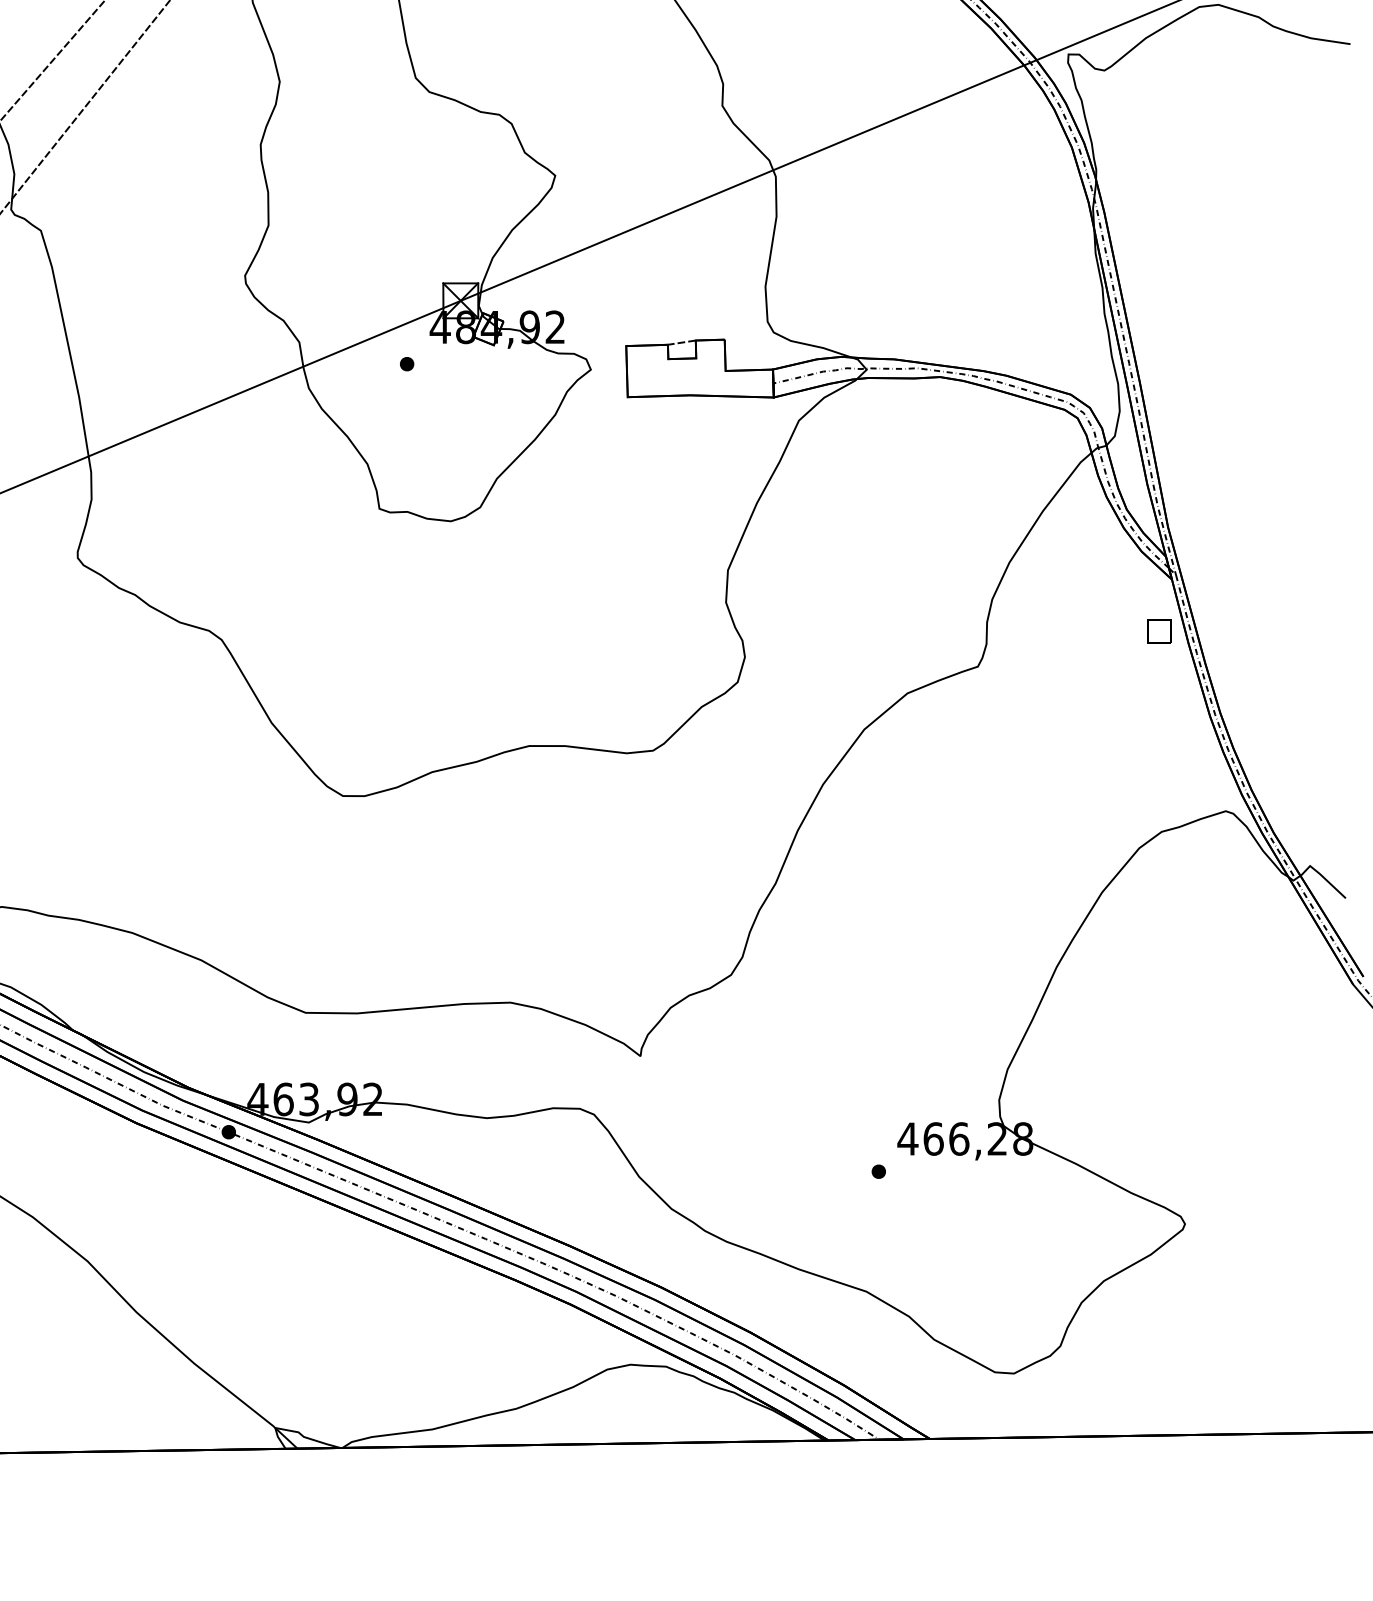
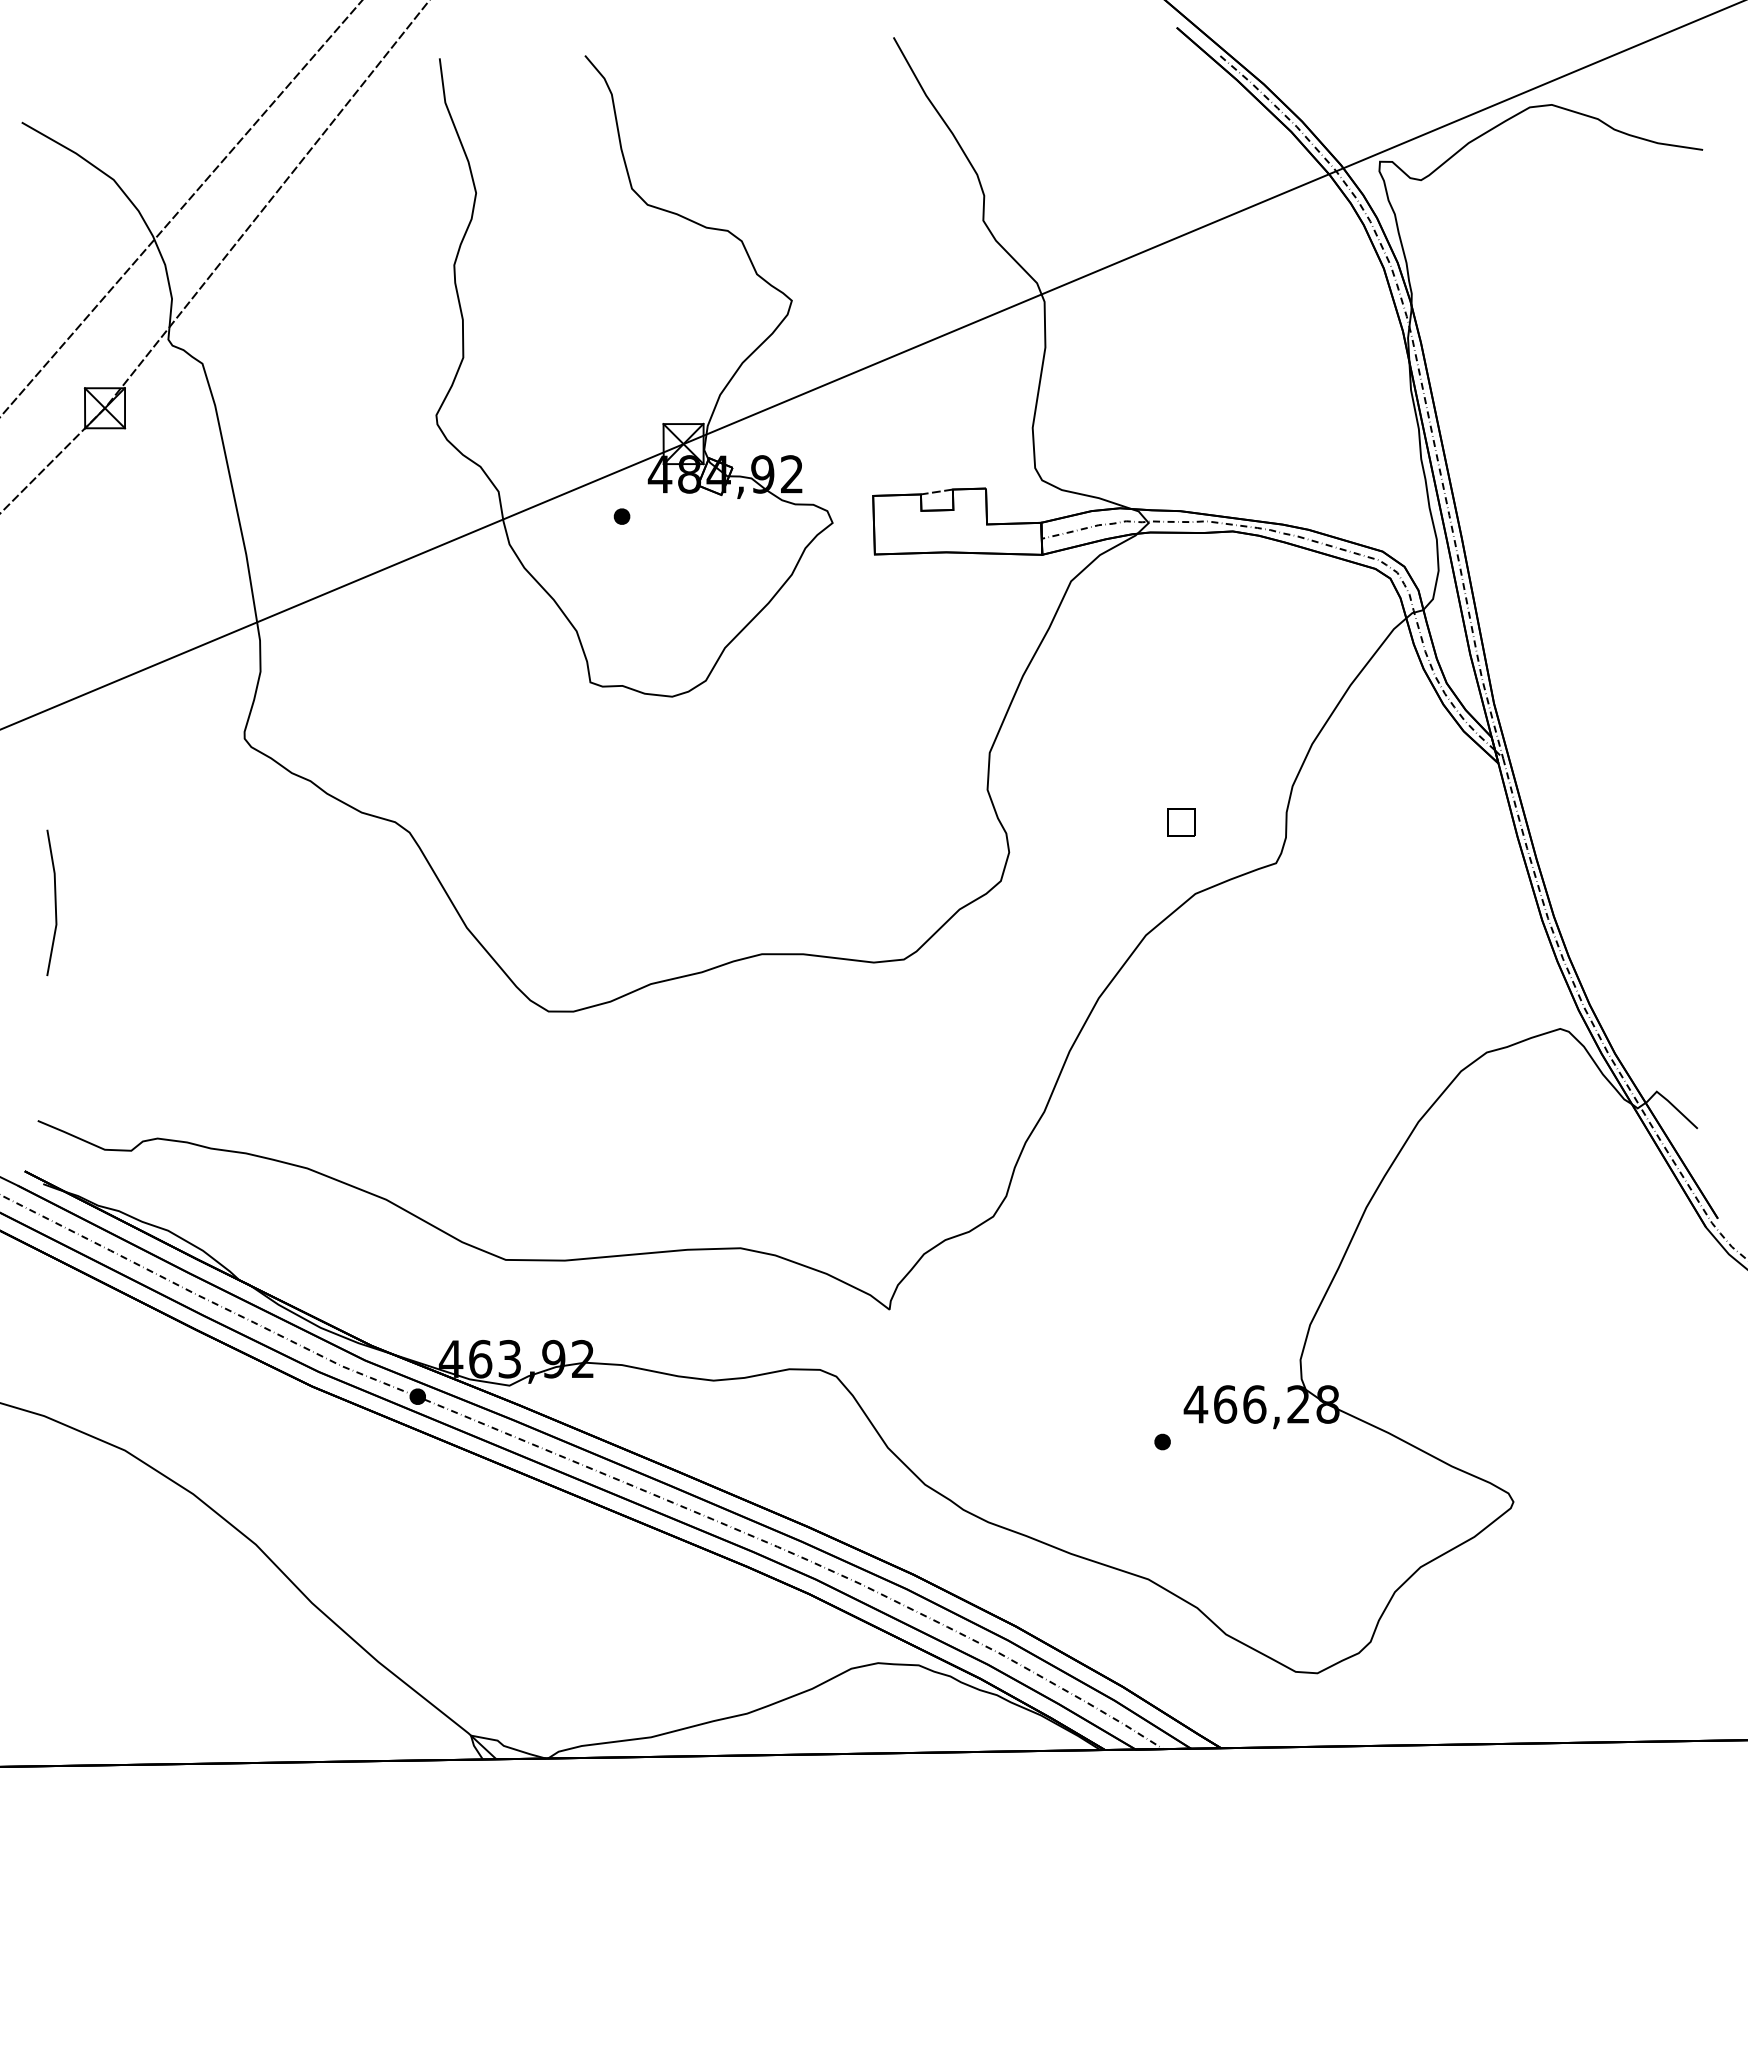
part: (1159, 631) -> (1181, 822), moved

